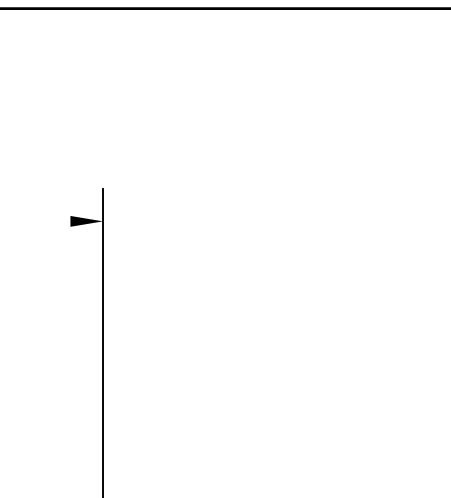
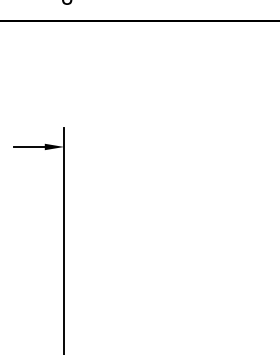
line: (42, 220) -> (28, 146), added

